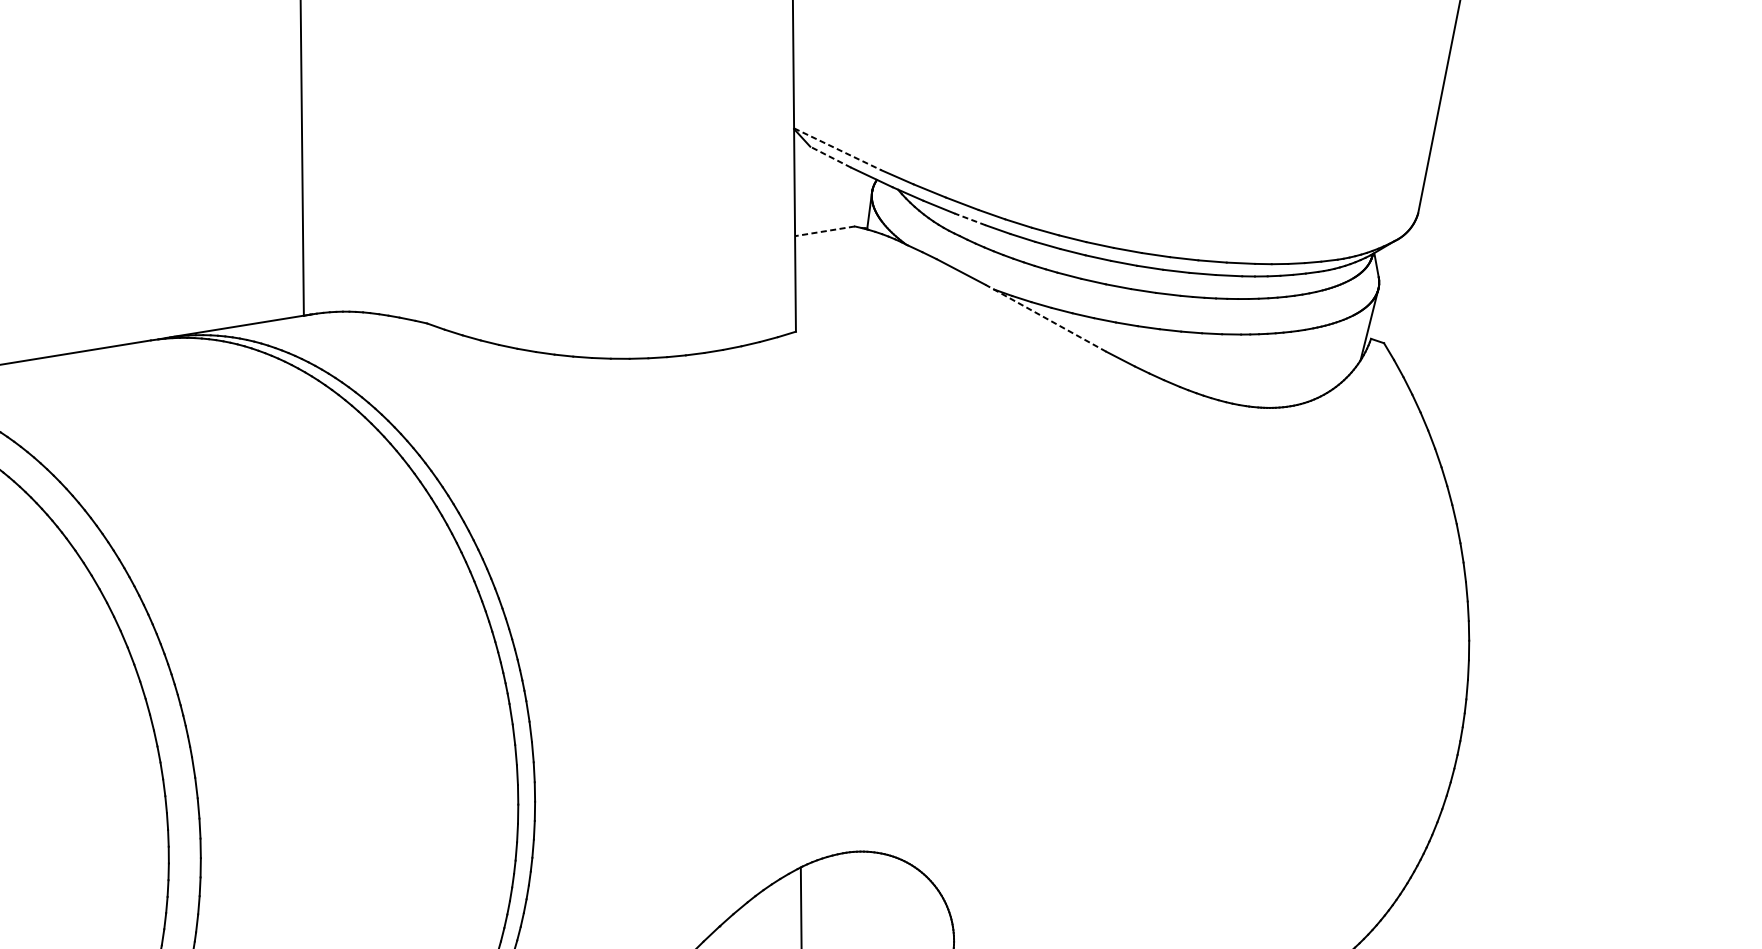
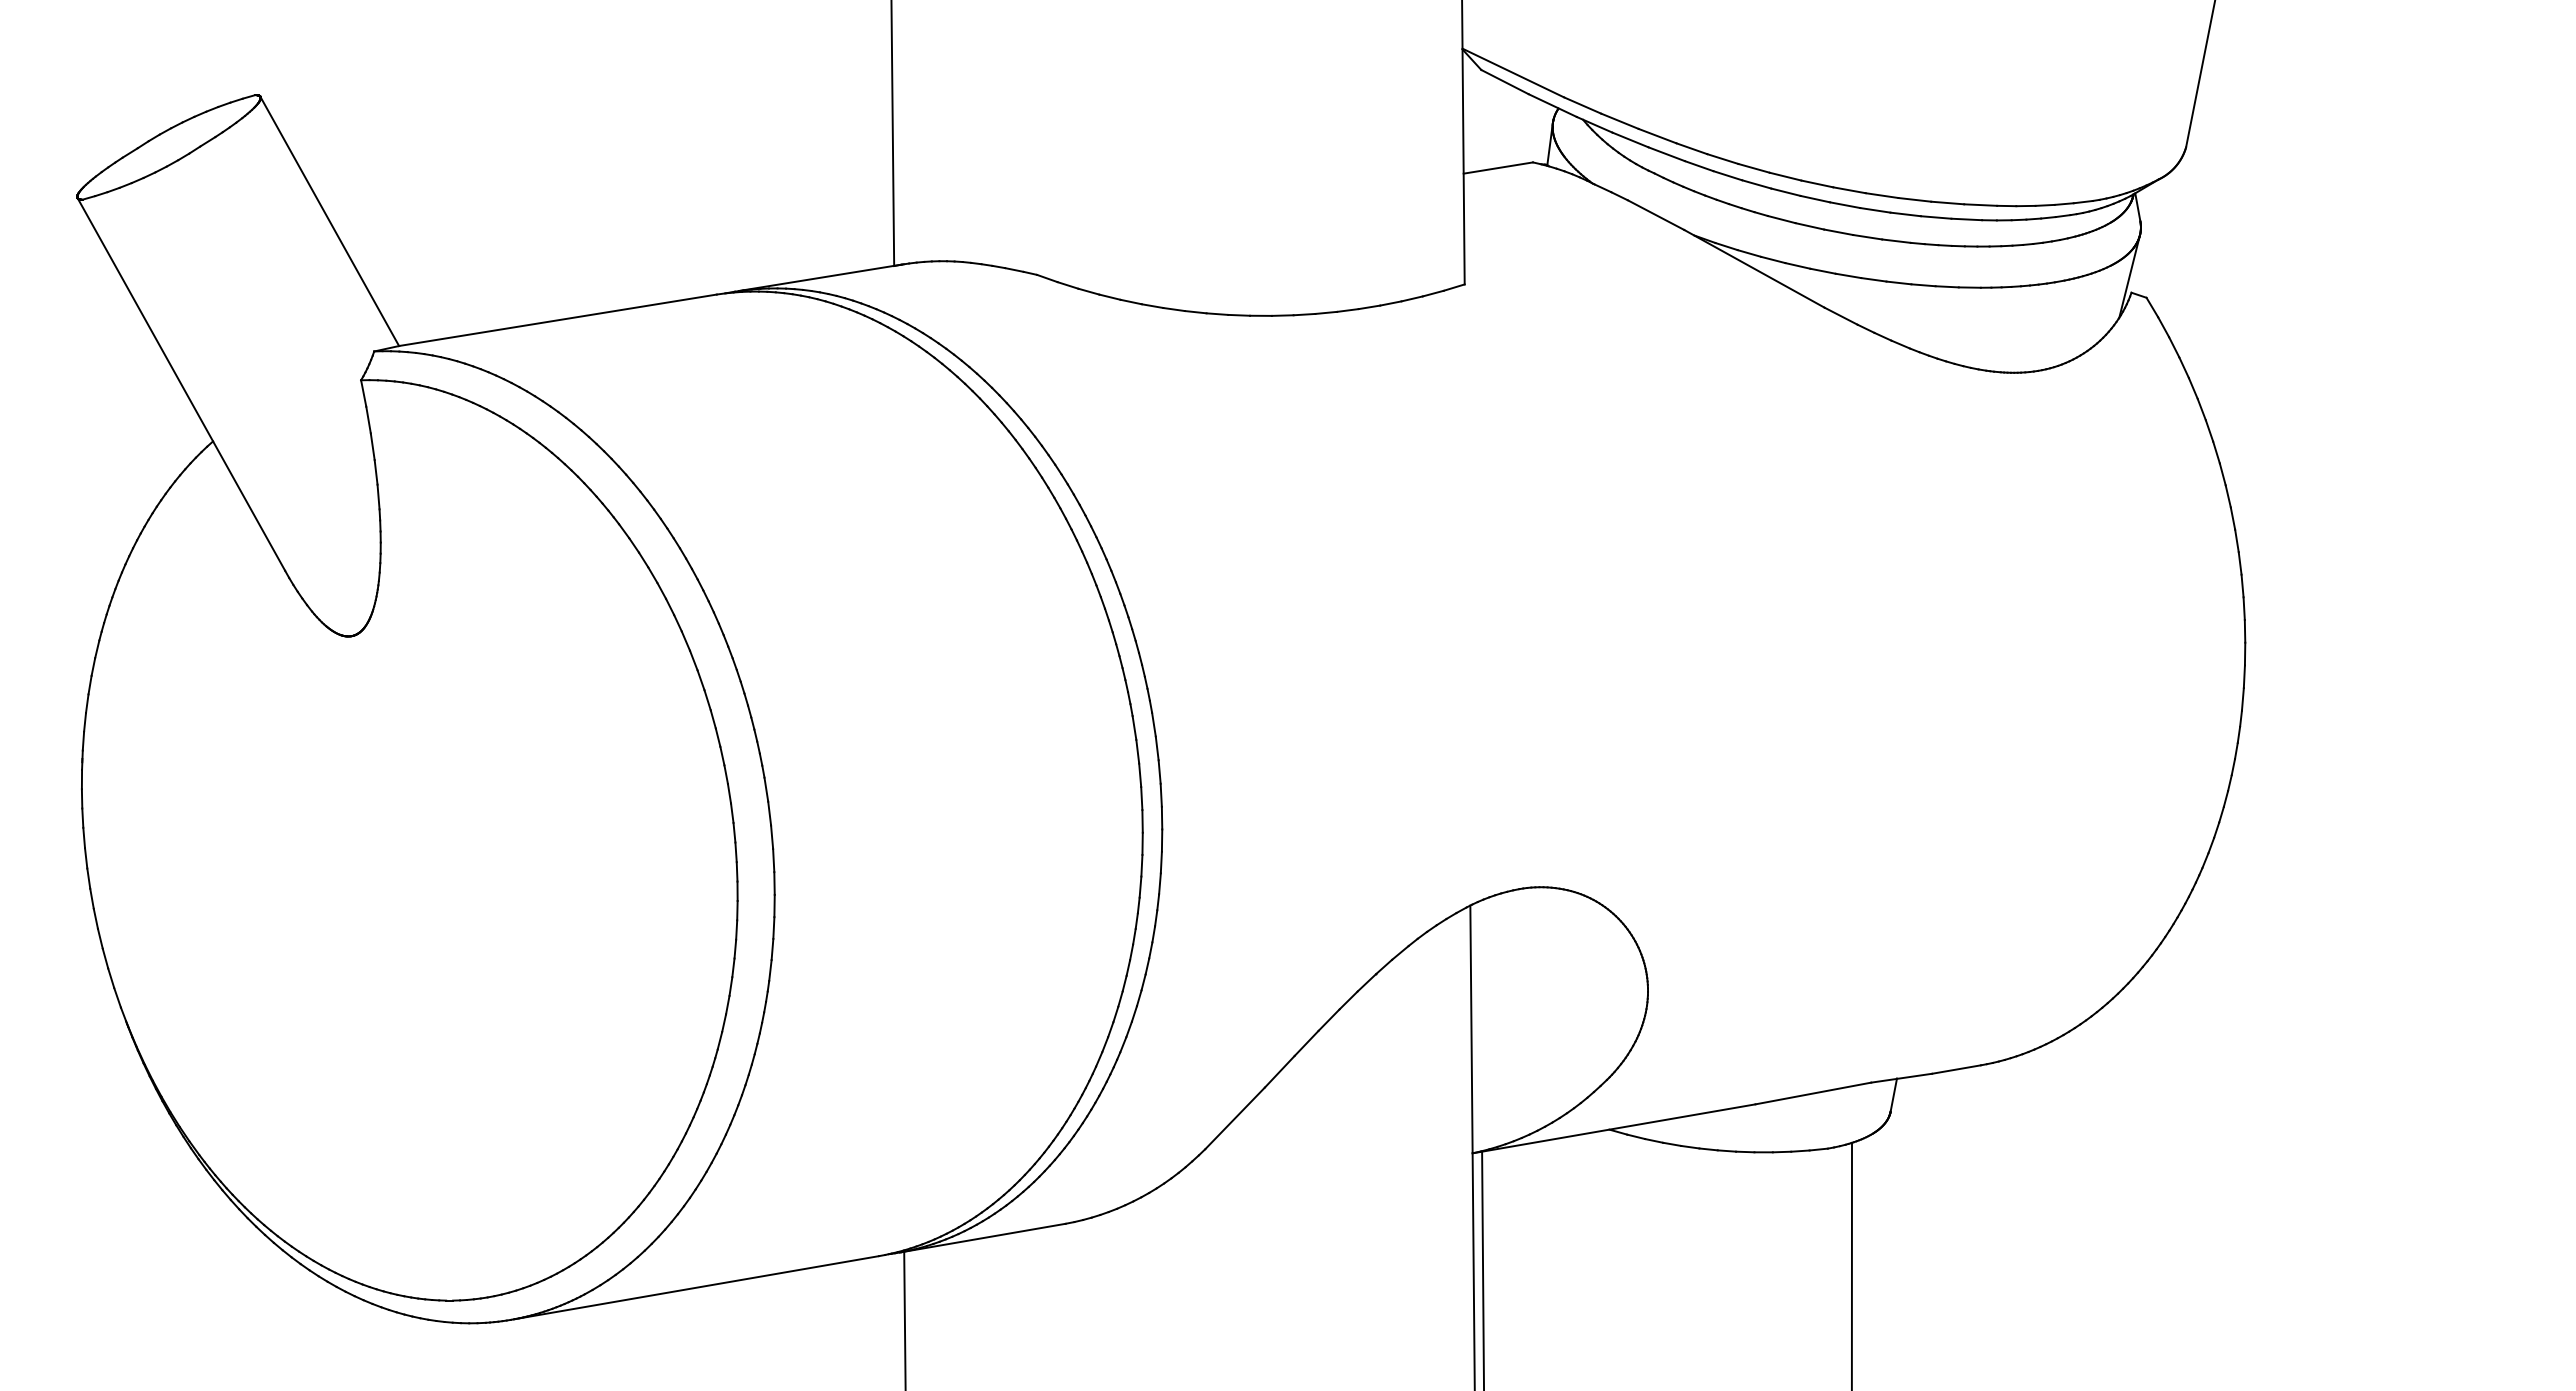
line: (838, 149) -> (1513, 73), dashed -> solid
line: (831, 157) -> (1505, 82), dashed -> solid
line: (970, 219) -> (1666, 154), dashed -> solid
line: (824, 231) -> (1497, 168), dashed -> solid
line: (1045, 317) -> (1753, 268), dashed -> solid

